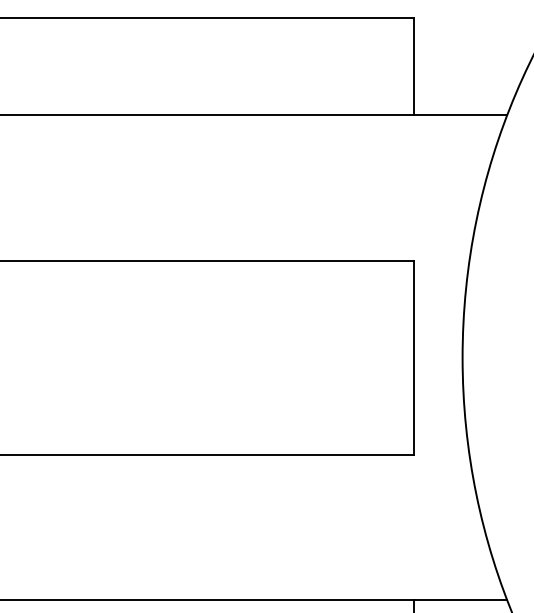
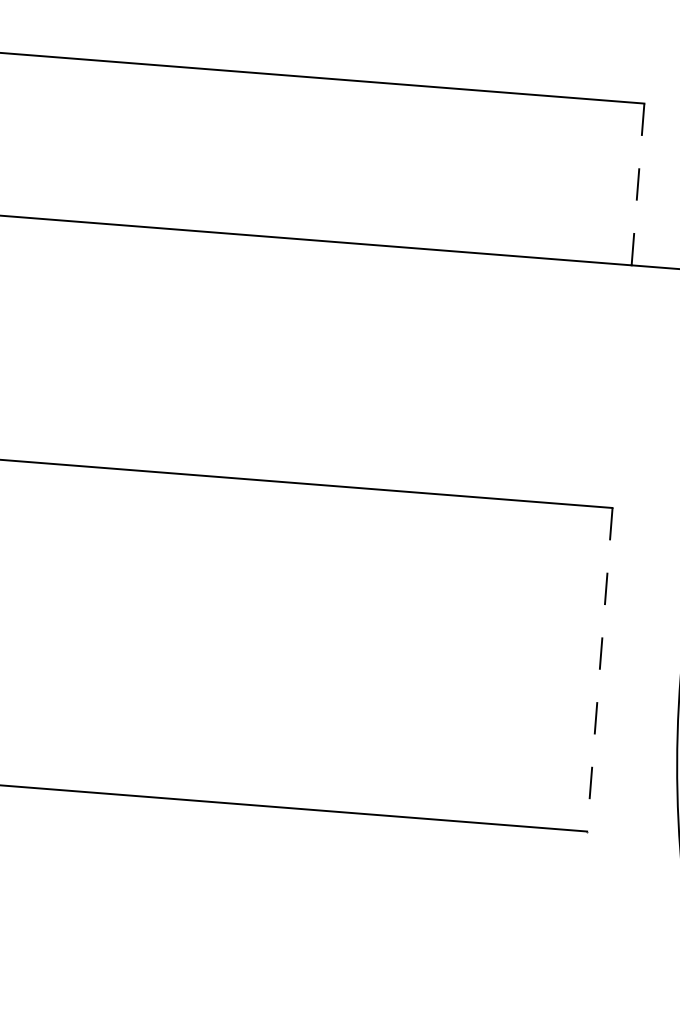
line: (414, 67) -> (638, 185), solid -> dashed
line: (414, 357) -> (600, 669), solid -> dashed

